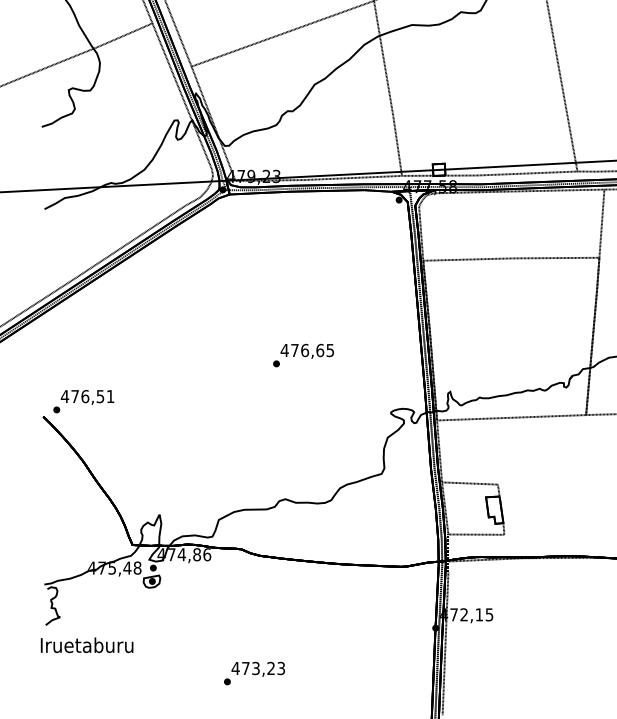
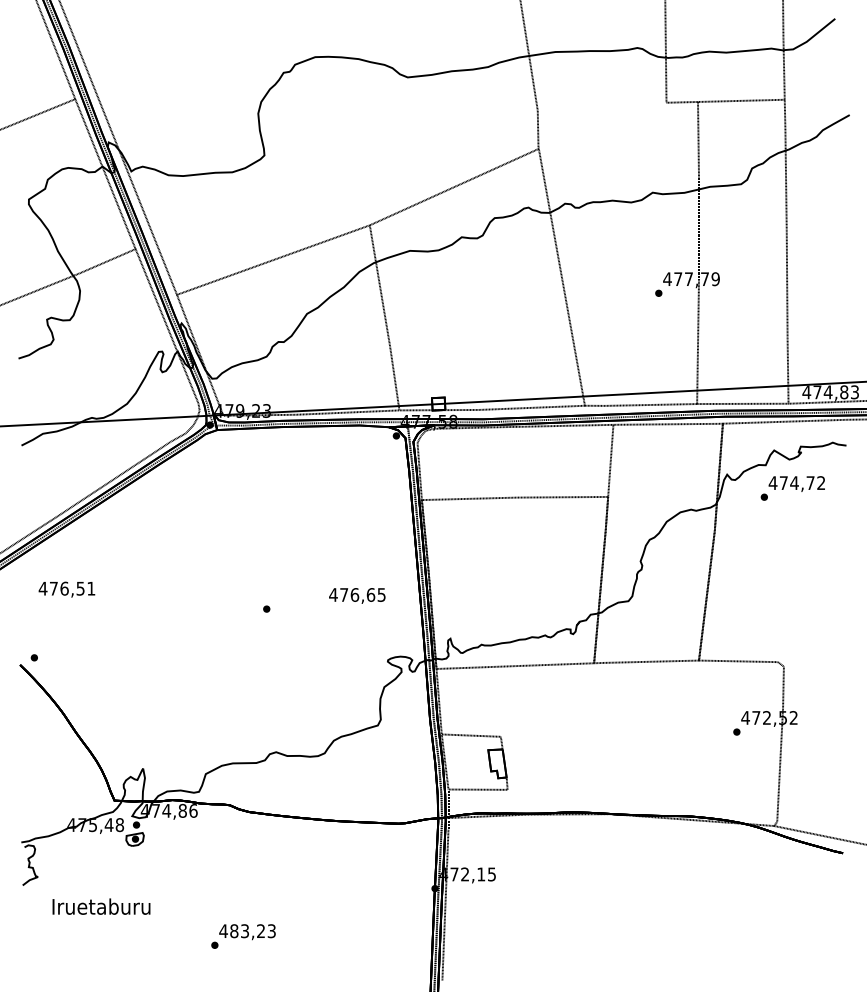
text: (307, 350) -> (357, 595), moved
text: (87, 397) -> (66, 589), moved
text: (87, 645) -> (101, 906), moved
text: (246, 668) -> (234, 931), 473,23 -> 483,23

